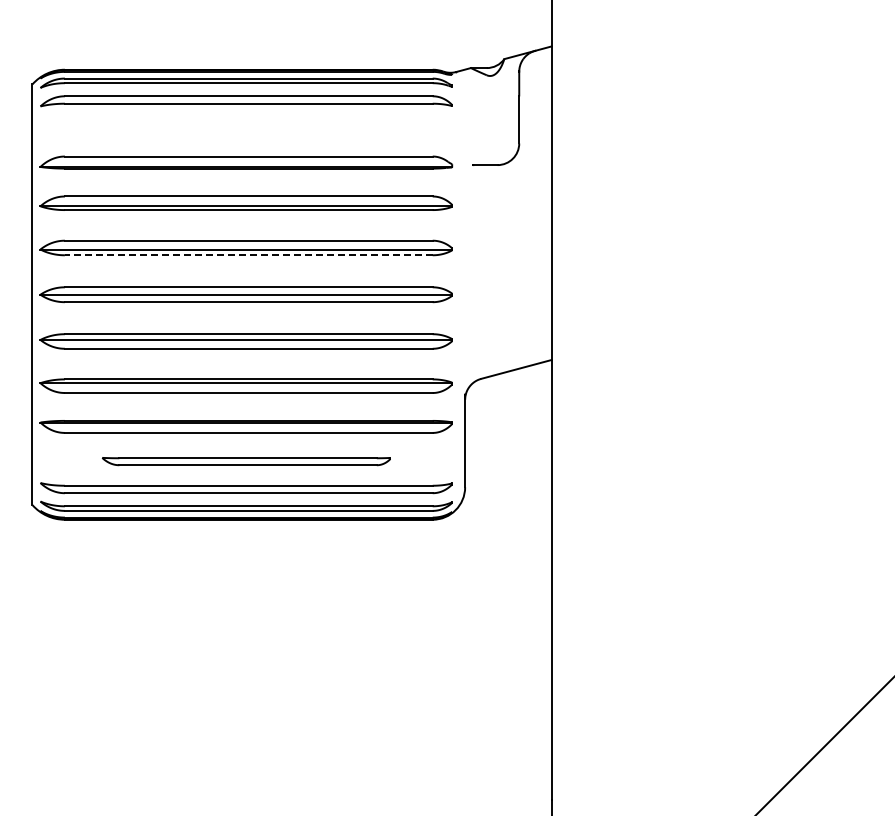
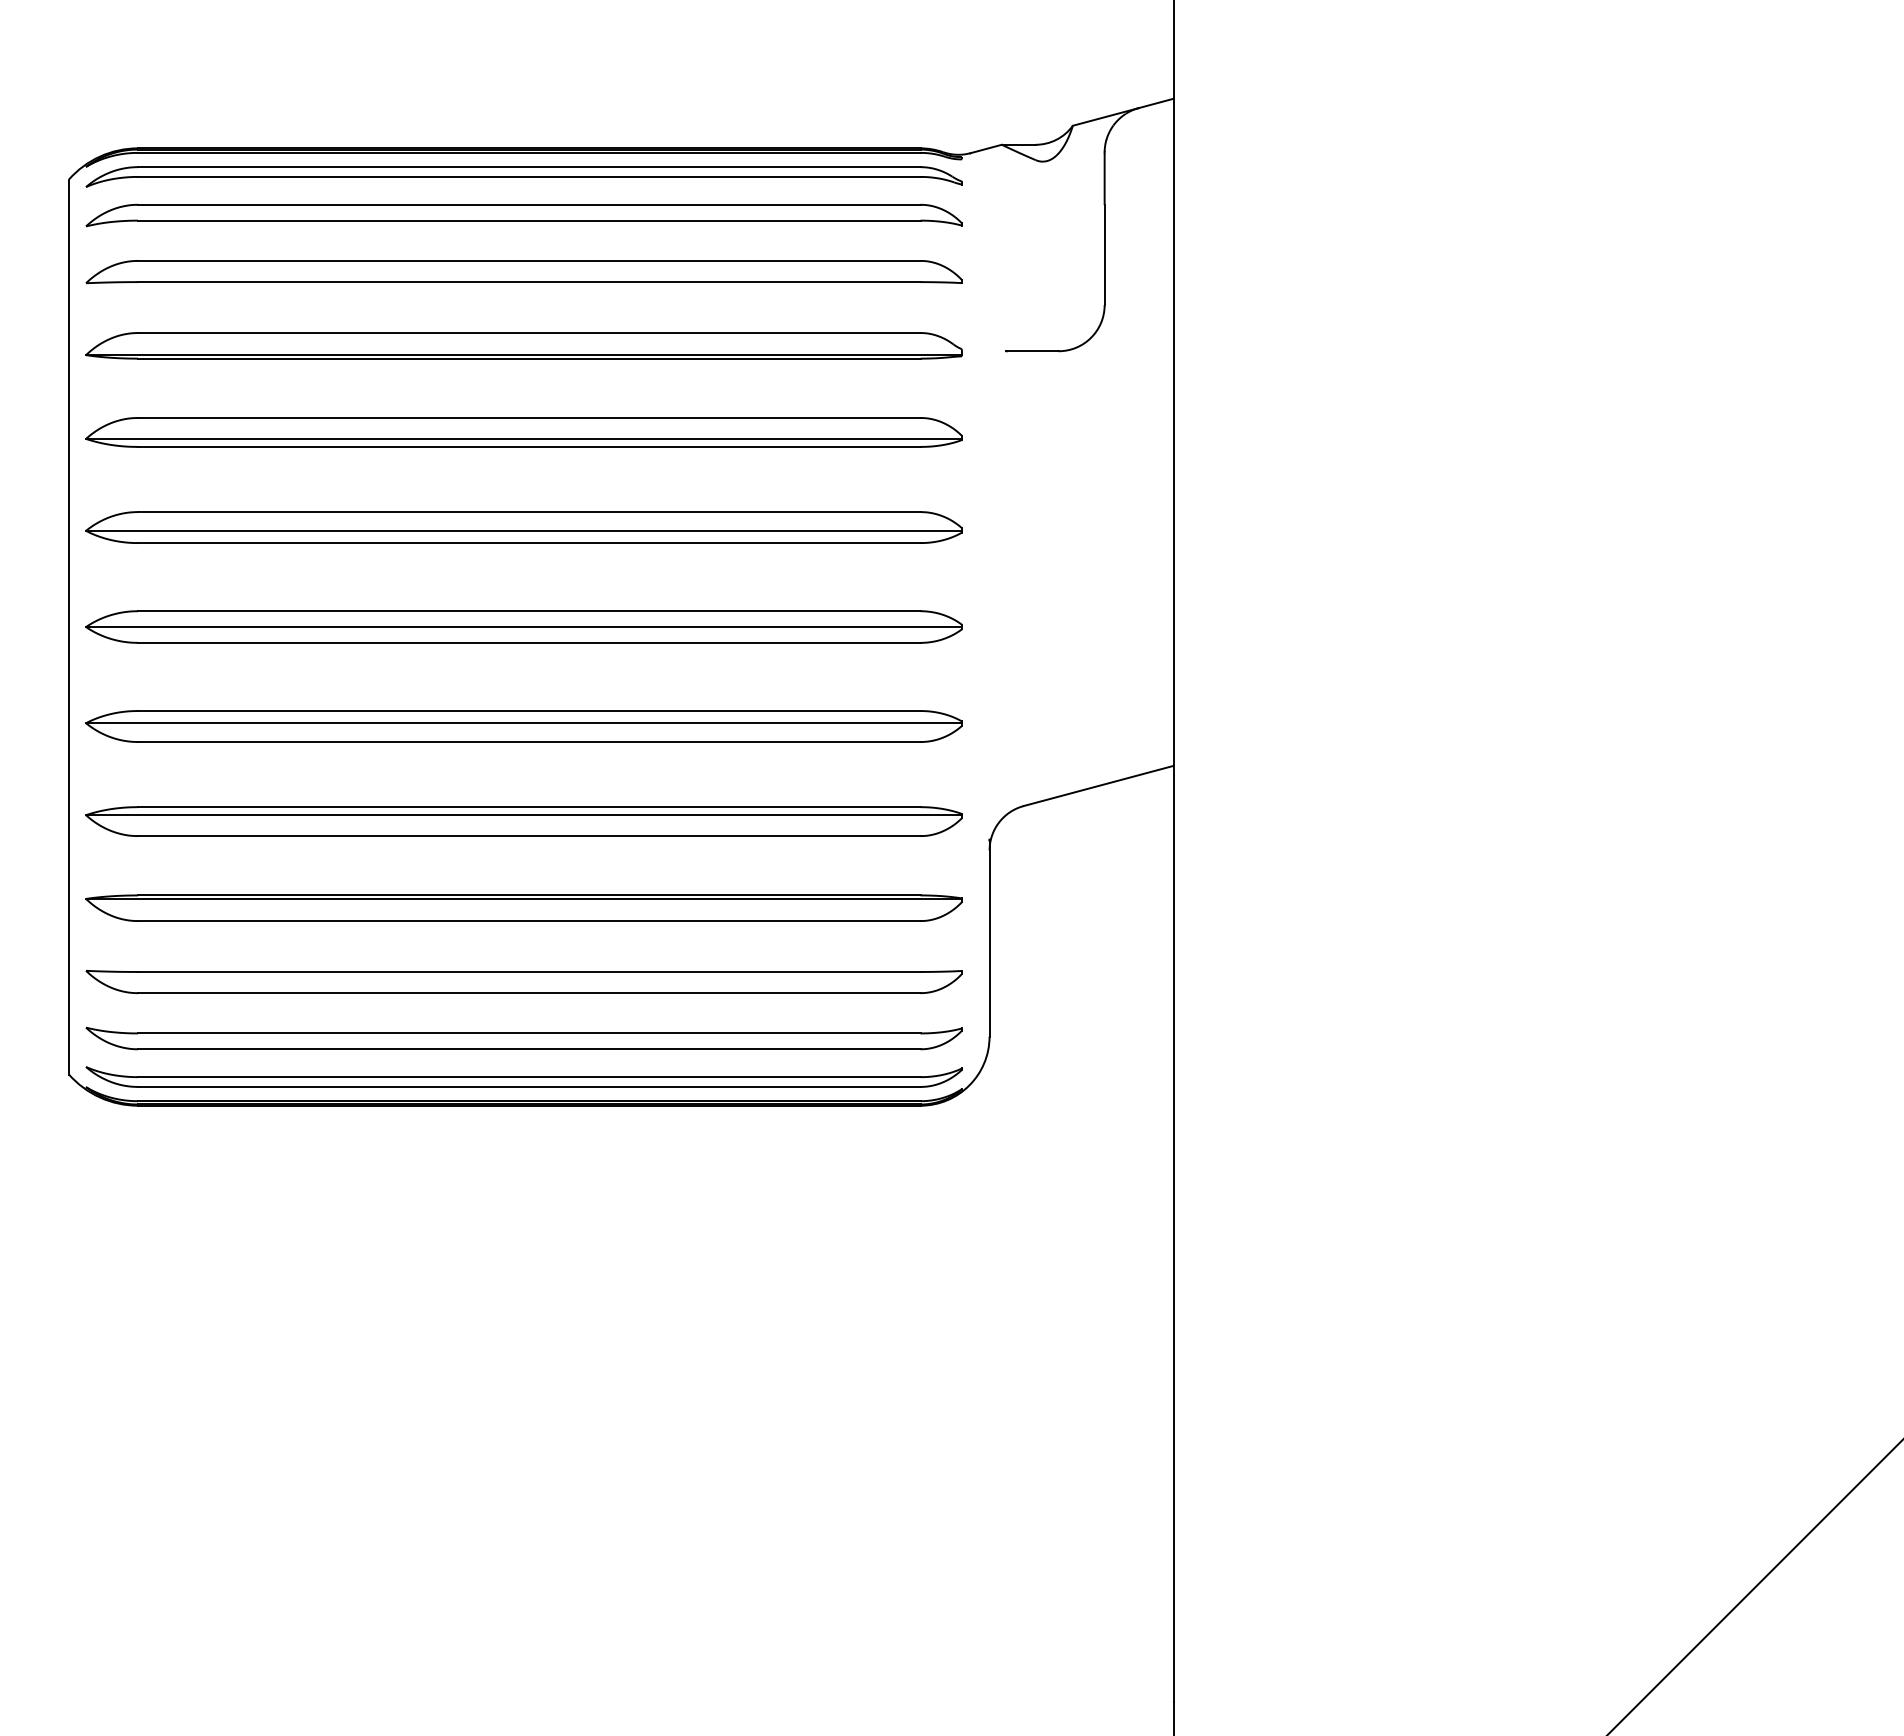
part: (246, 127) -> (524, 271), added
line: (248, 255) -> (528, 543), dashed -> solid
part: (246, 461) -> (524, 981), size x1.43

